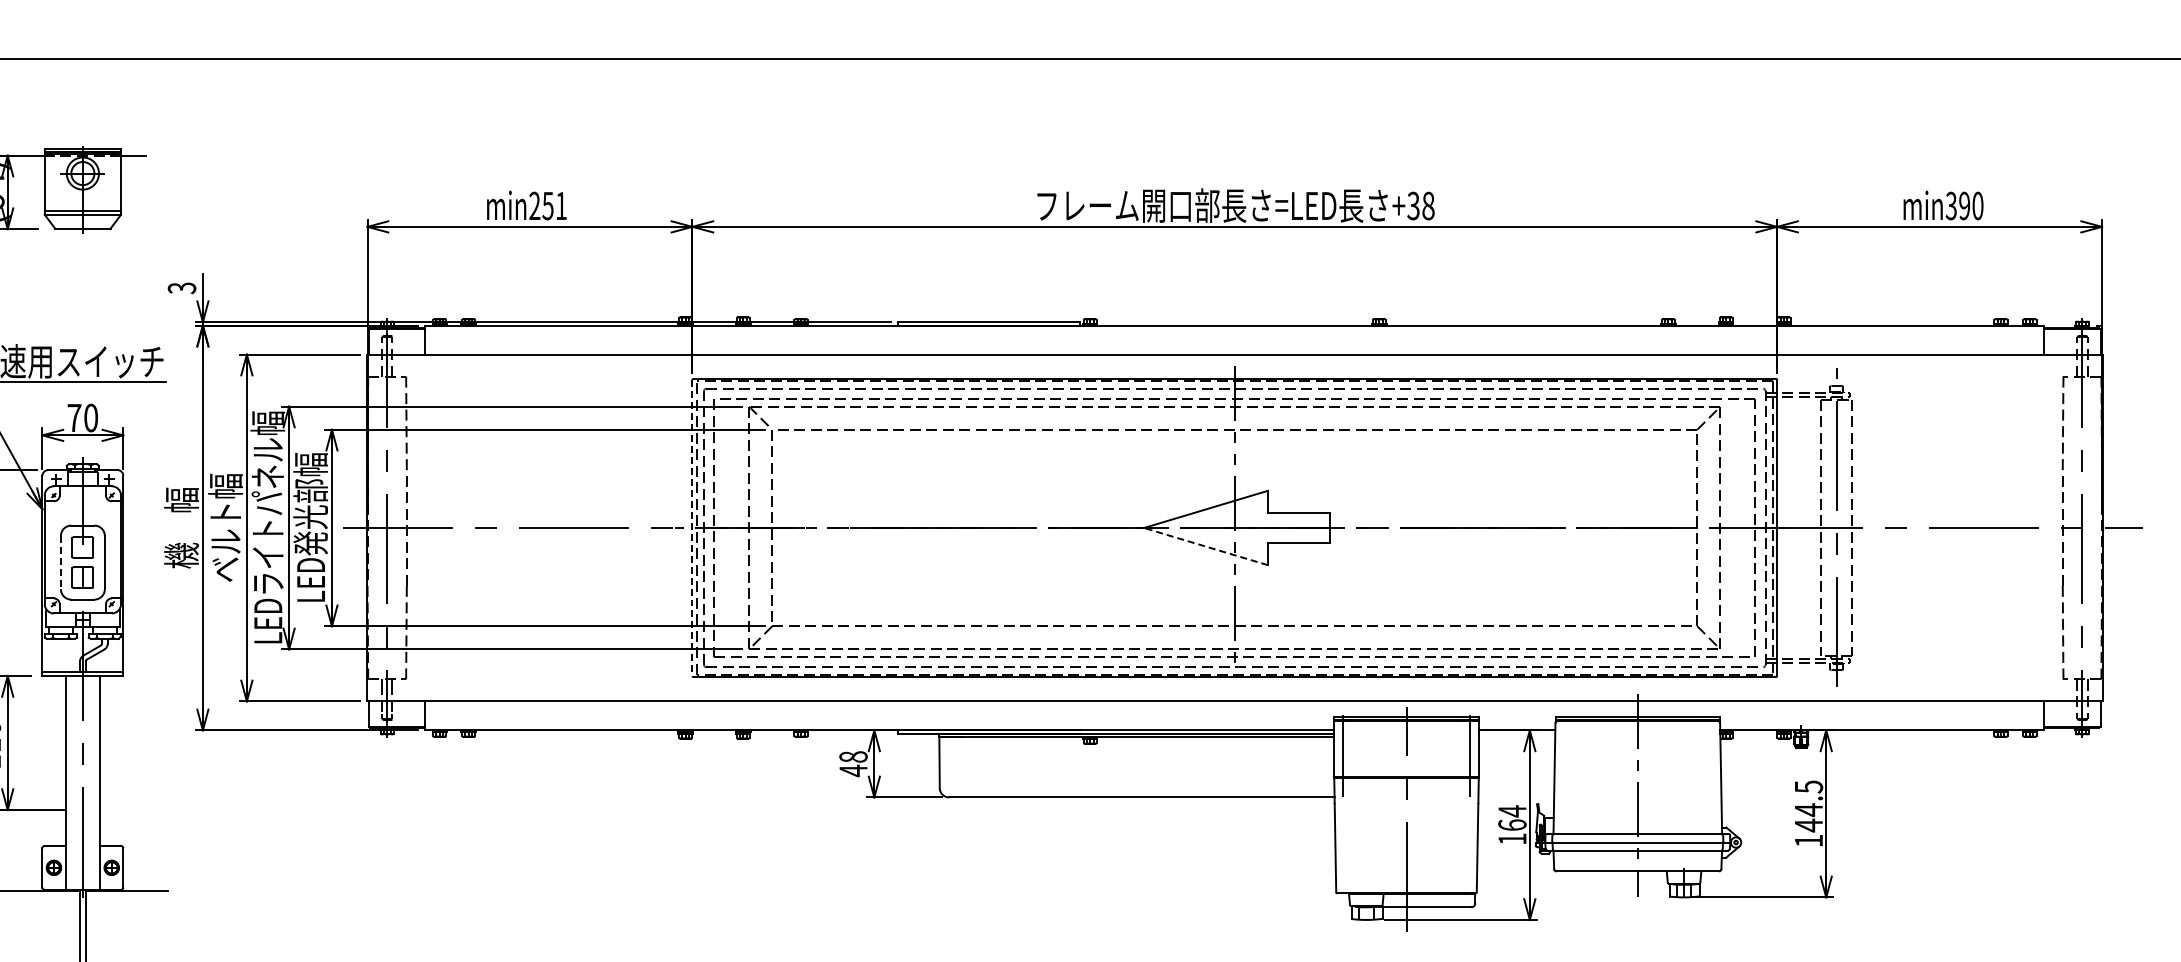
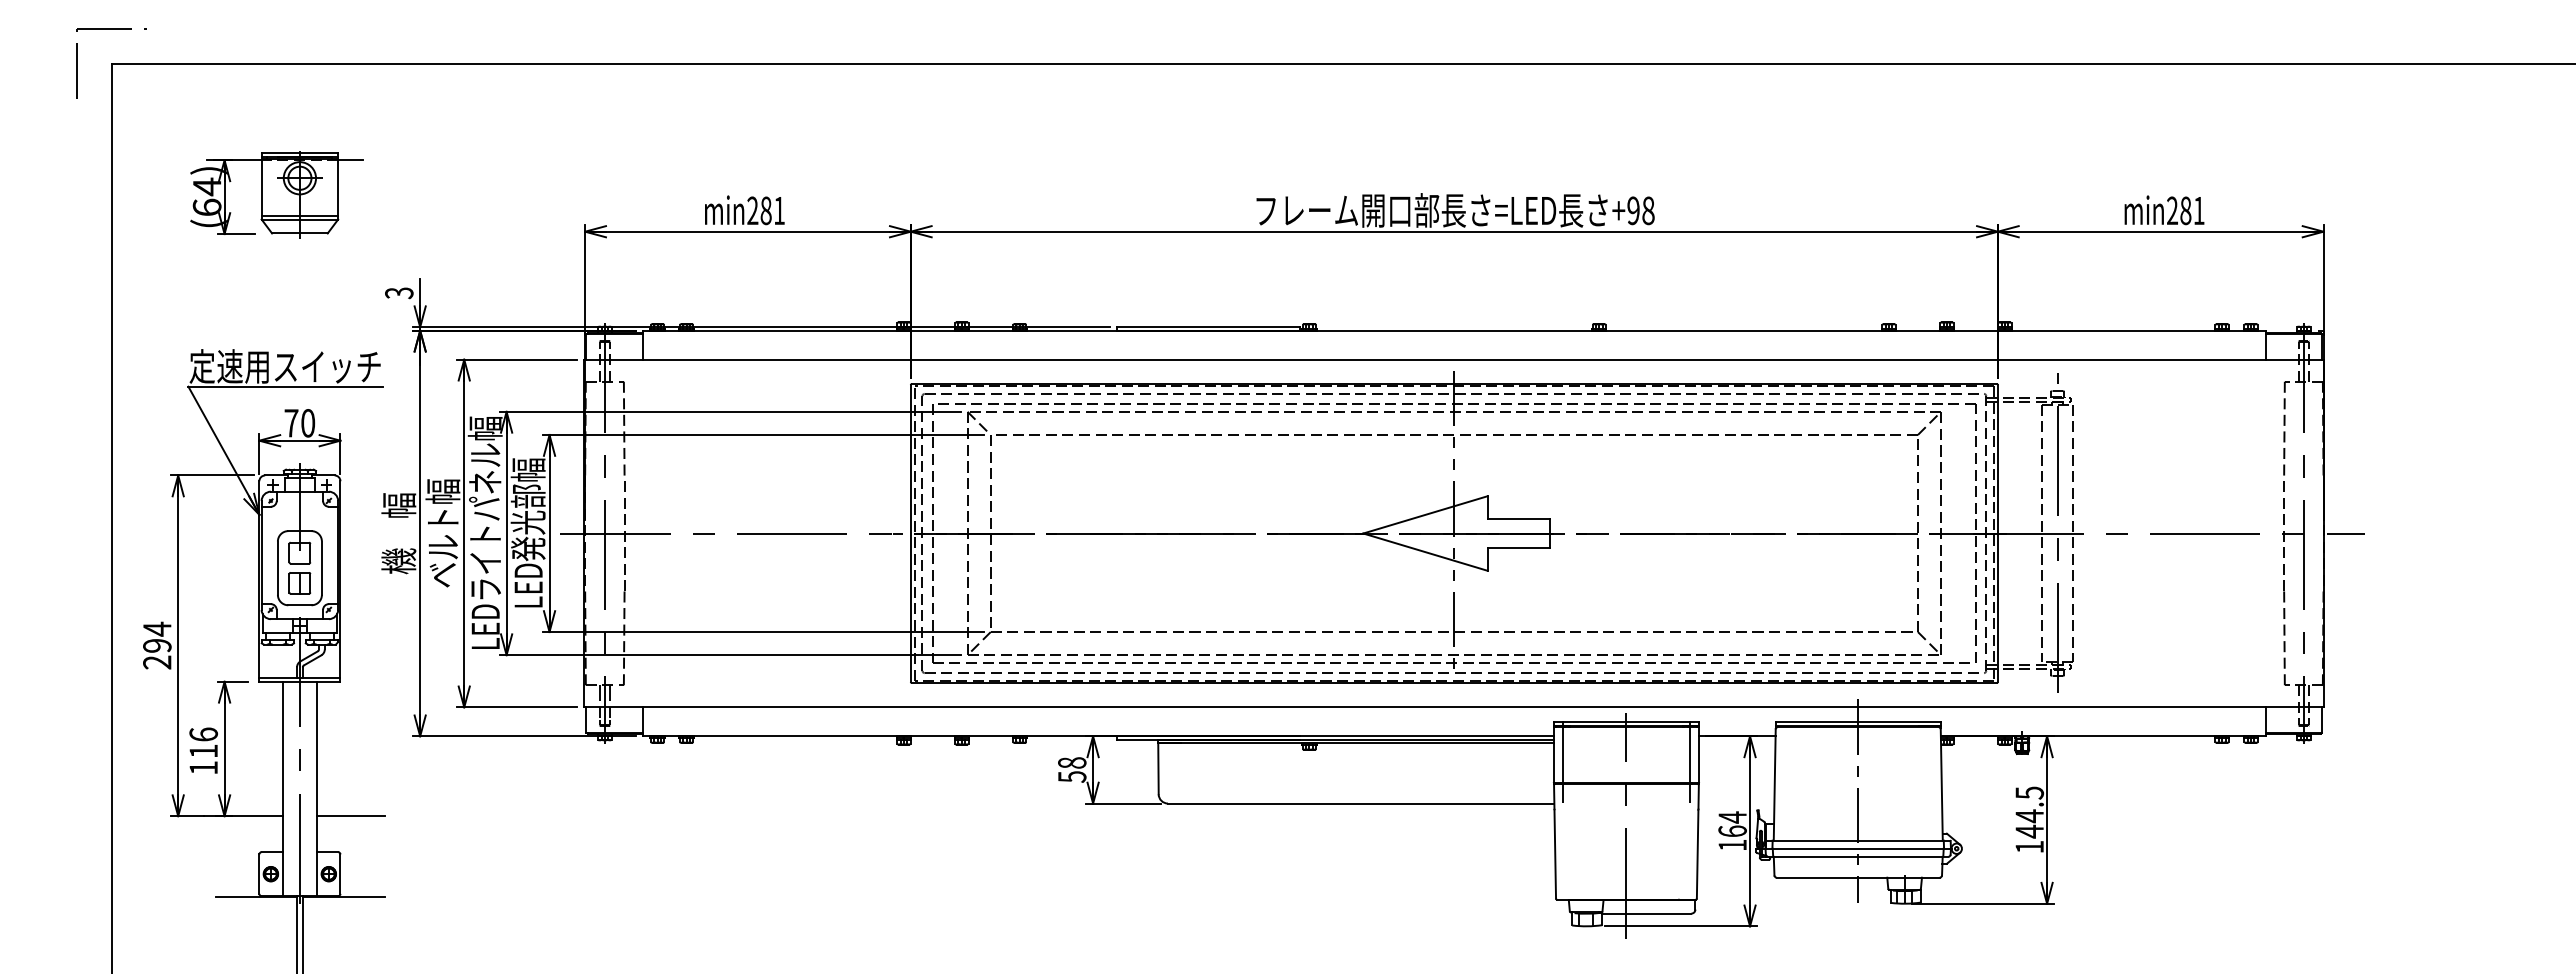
text: (547, 205) -> (765, 210), min251 -> min281
text: (1413, 205) -> (1633, 210), +38 -> +98
text: (1964, 205) -> (2185, 210), min390 -> min281
line: (692, 528) -> (910, 534), dashed -> solid
line: (1206, 546) -> (1425, 552), dashed -> solid
line: (60, 562) -> (277, 568), dashed -> solid
text: (853, 770) -> (1072, 776), 48 -> 58
line: (134, 810) -> (351, 816), added

